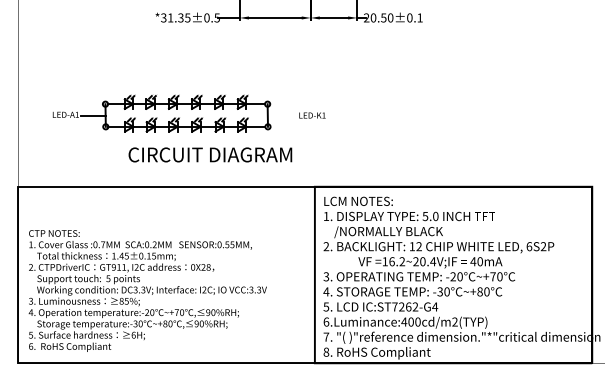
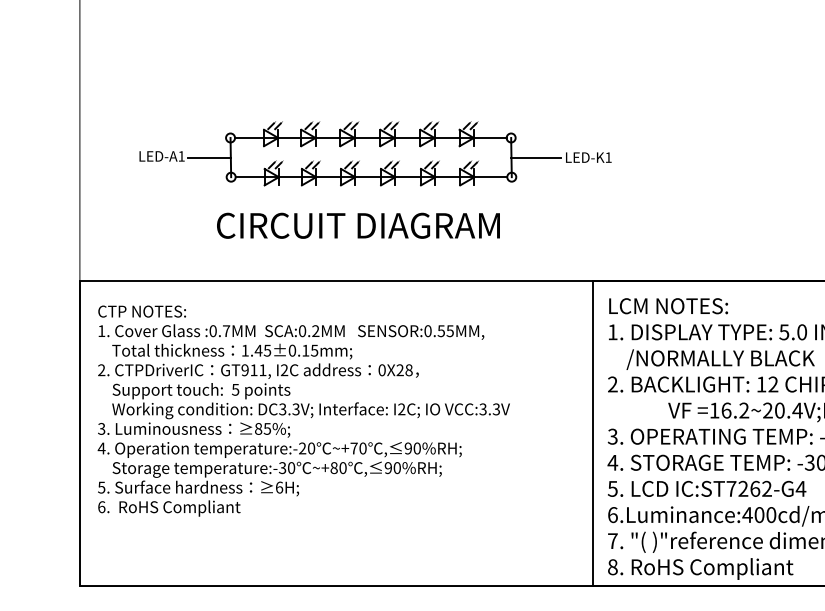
line: (281, 115) -> (535, 157), added
text: (210, 154) -> (358, 225), moved
text: (147, 290) -> (303, 410), moved

